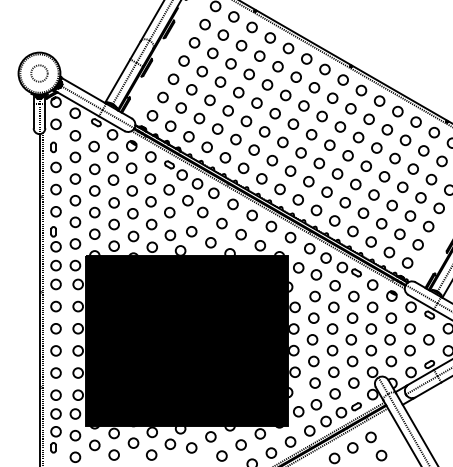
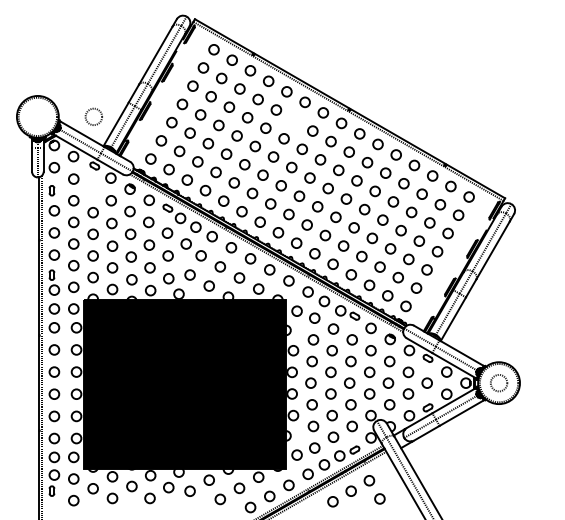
circle: (39, 73) -> (93, 116), moved
circle: (296, 77) -> (294, 120), removed
circle: (94, 146) -> (92, 189), removed

